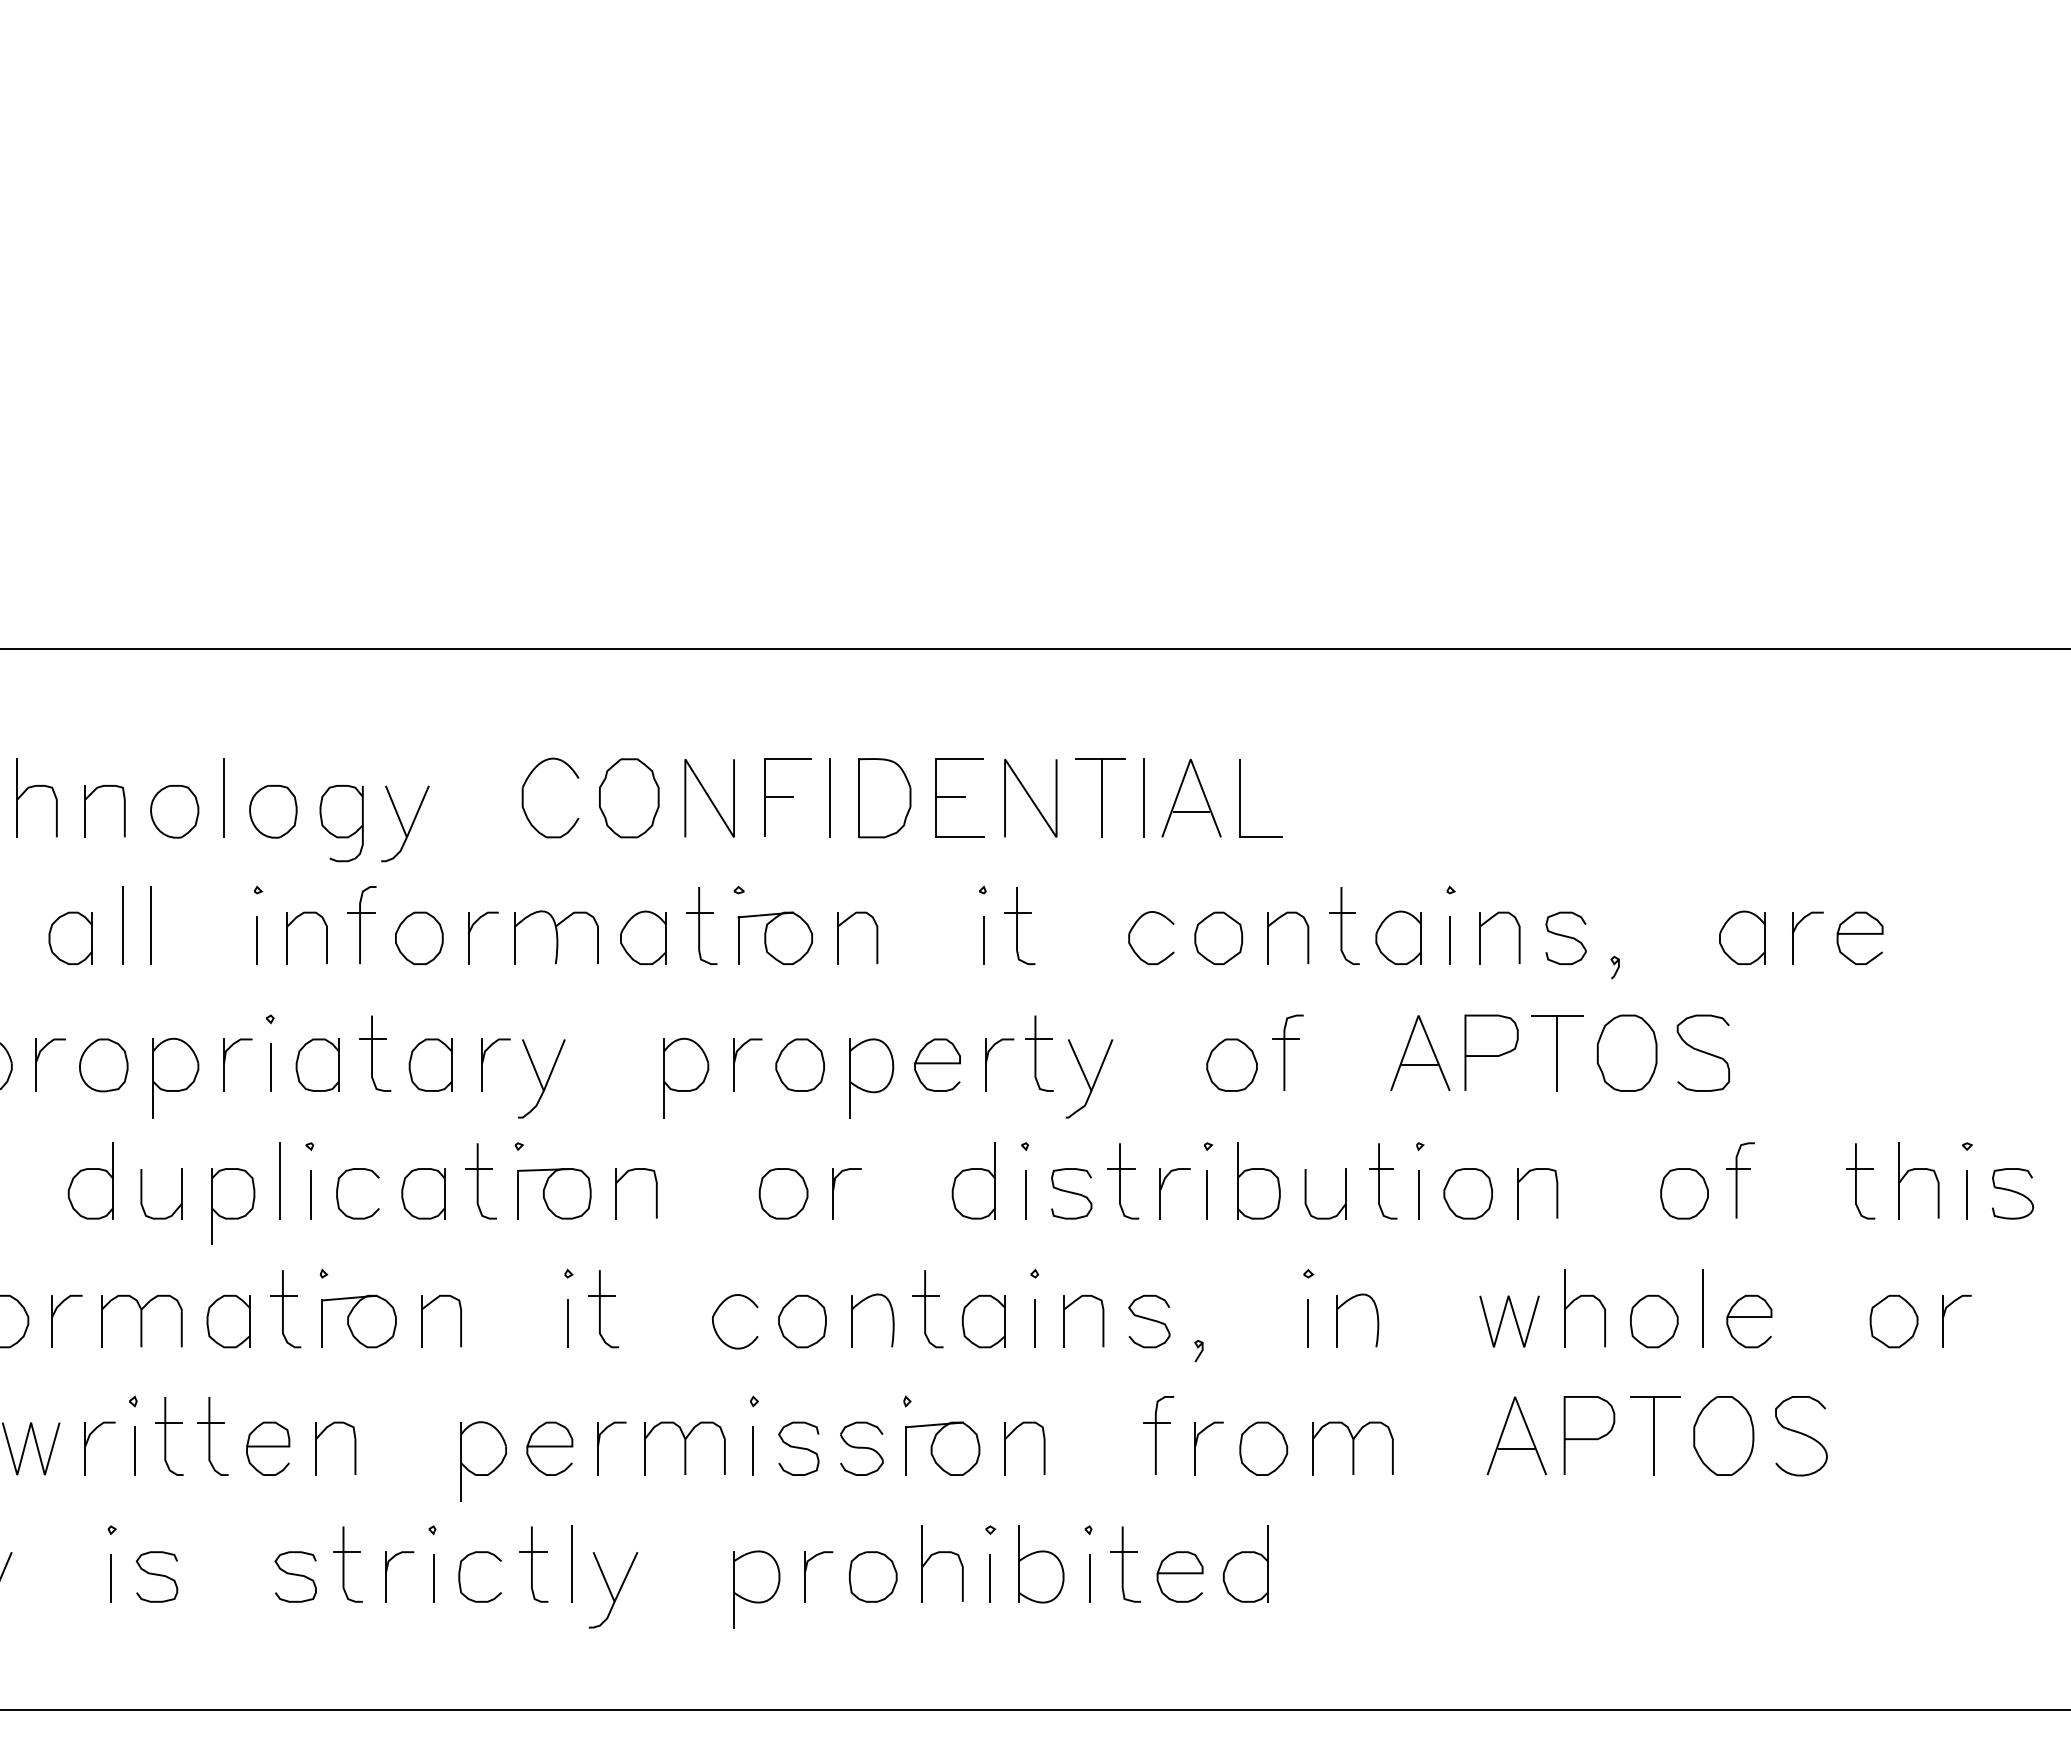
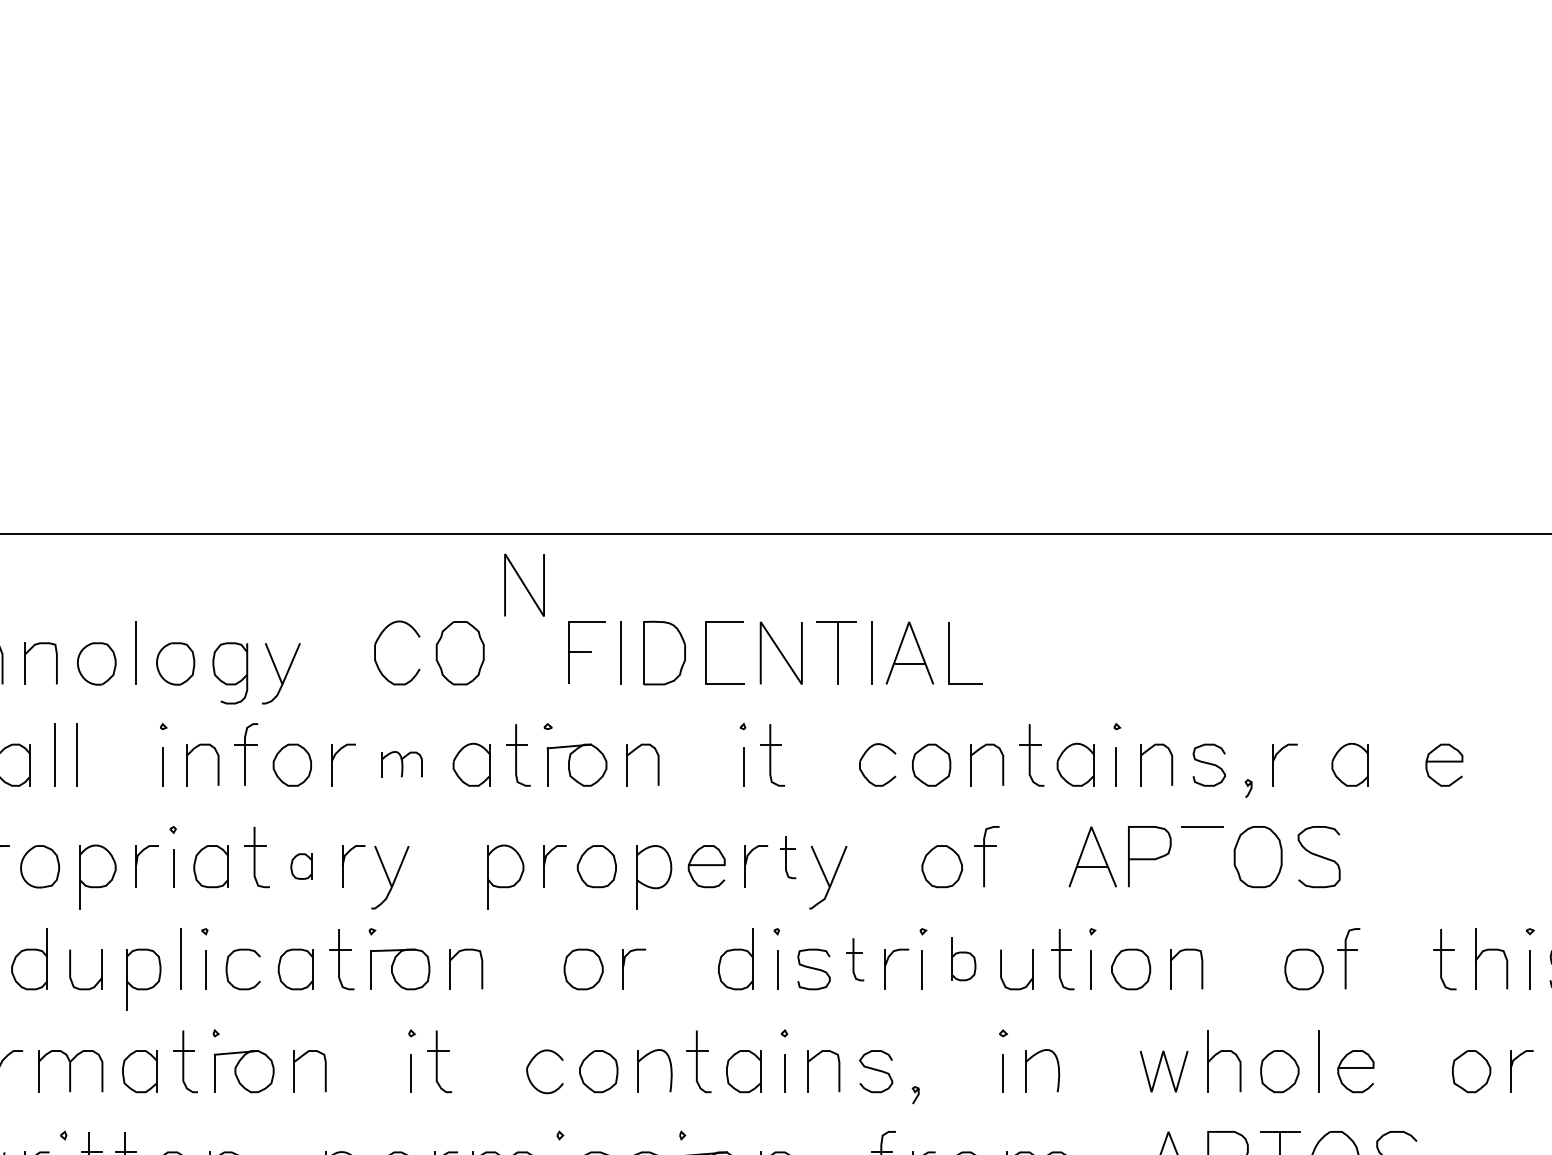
line: (950, 796) -> (717, 651), removed
line: (709, 798) -> (524, 585), moved
part: (1795, 930) -> (1275, 758), moved
part: (556, 937) -> (402, 764), size x0.6
line: (1557, 1052) -> (1202, 856), removed
part: (1039, 1053) -> (788, 857), size x0.7
part: (430, 1064) -> (301, 866), size x0.6
part: (1258, 1180) -> (963, 958), size x0.7
part: (1123, 1181) -> (855, 959), size x0.7

